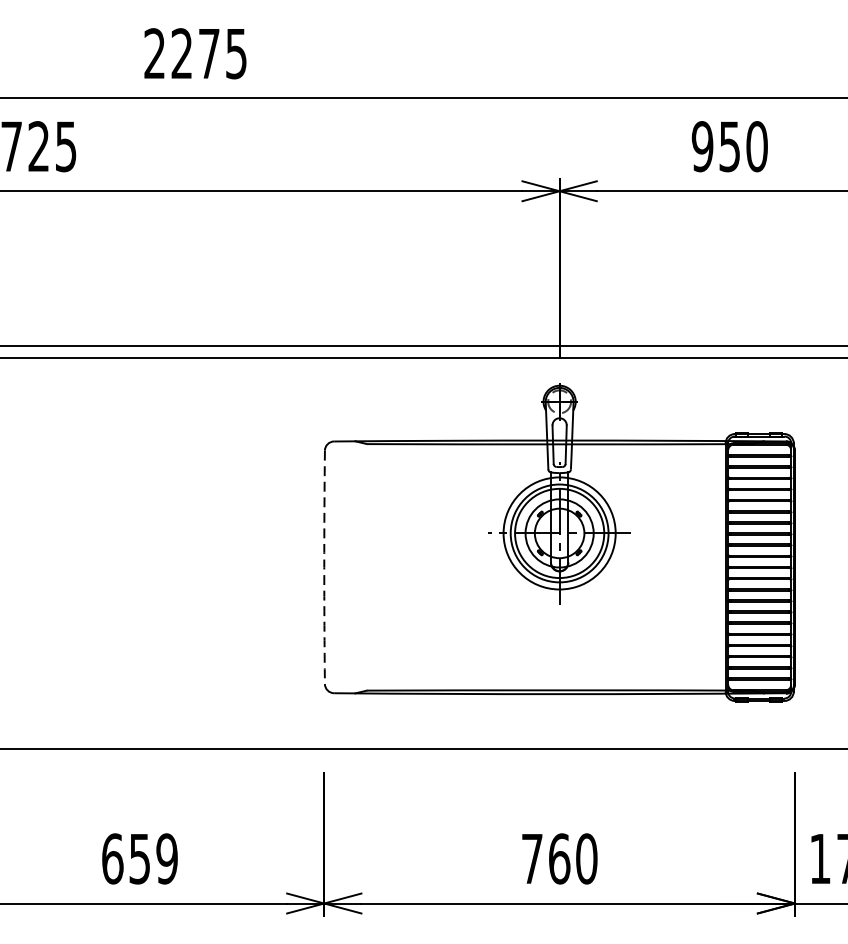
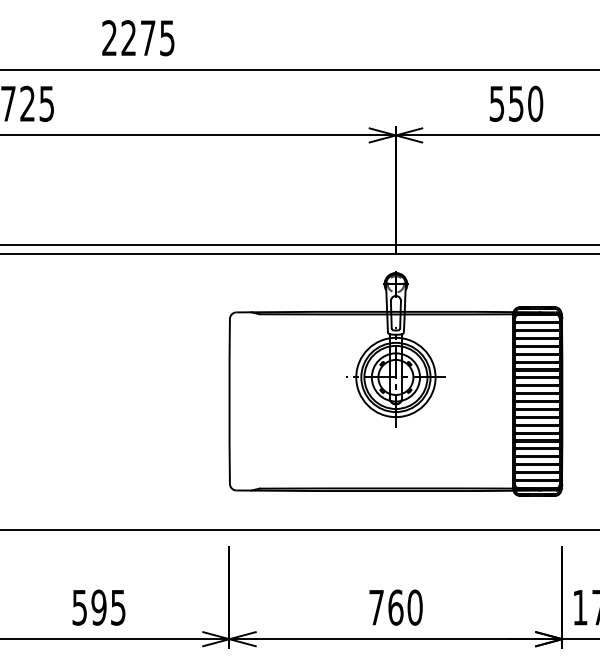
text: (701, 146) -> (496, 103), 950 -> 550
arc: (324, 567) -> (229, 401), dashed -> solid
text: (139, 858) -> (98, 607), 659 -> 595

